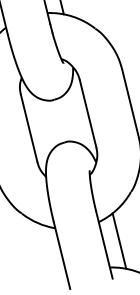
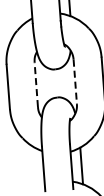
line: (88, 114) -> (75, 82), solid -> dashed
line: (29, 127) -> (36, 84), solid -> dashed

